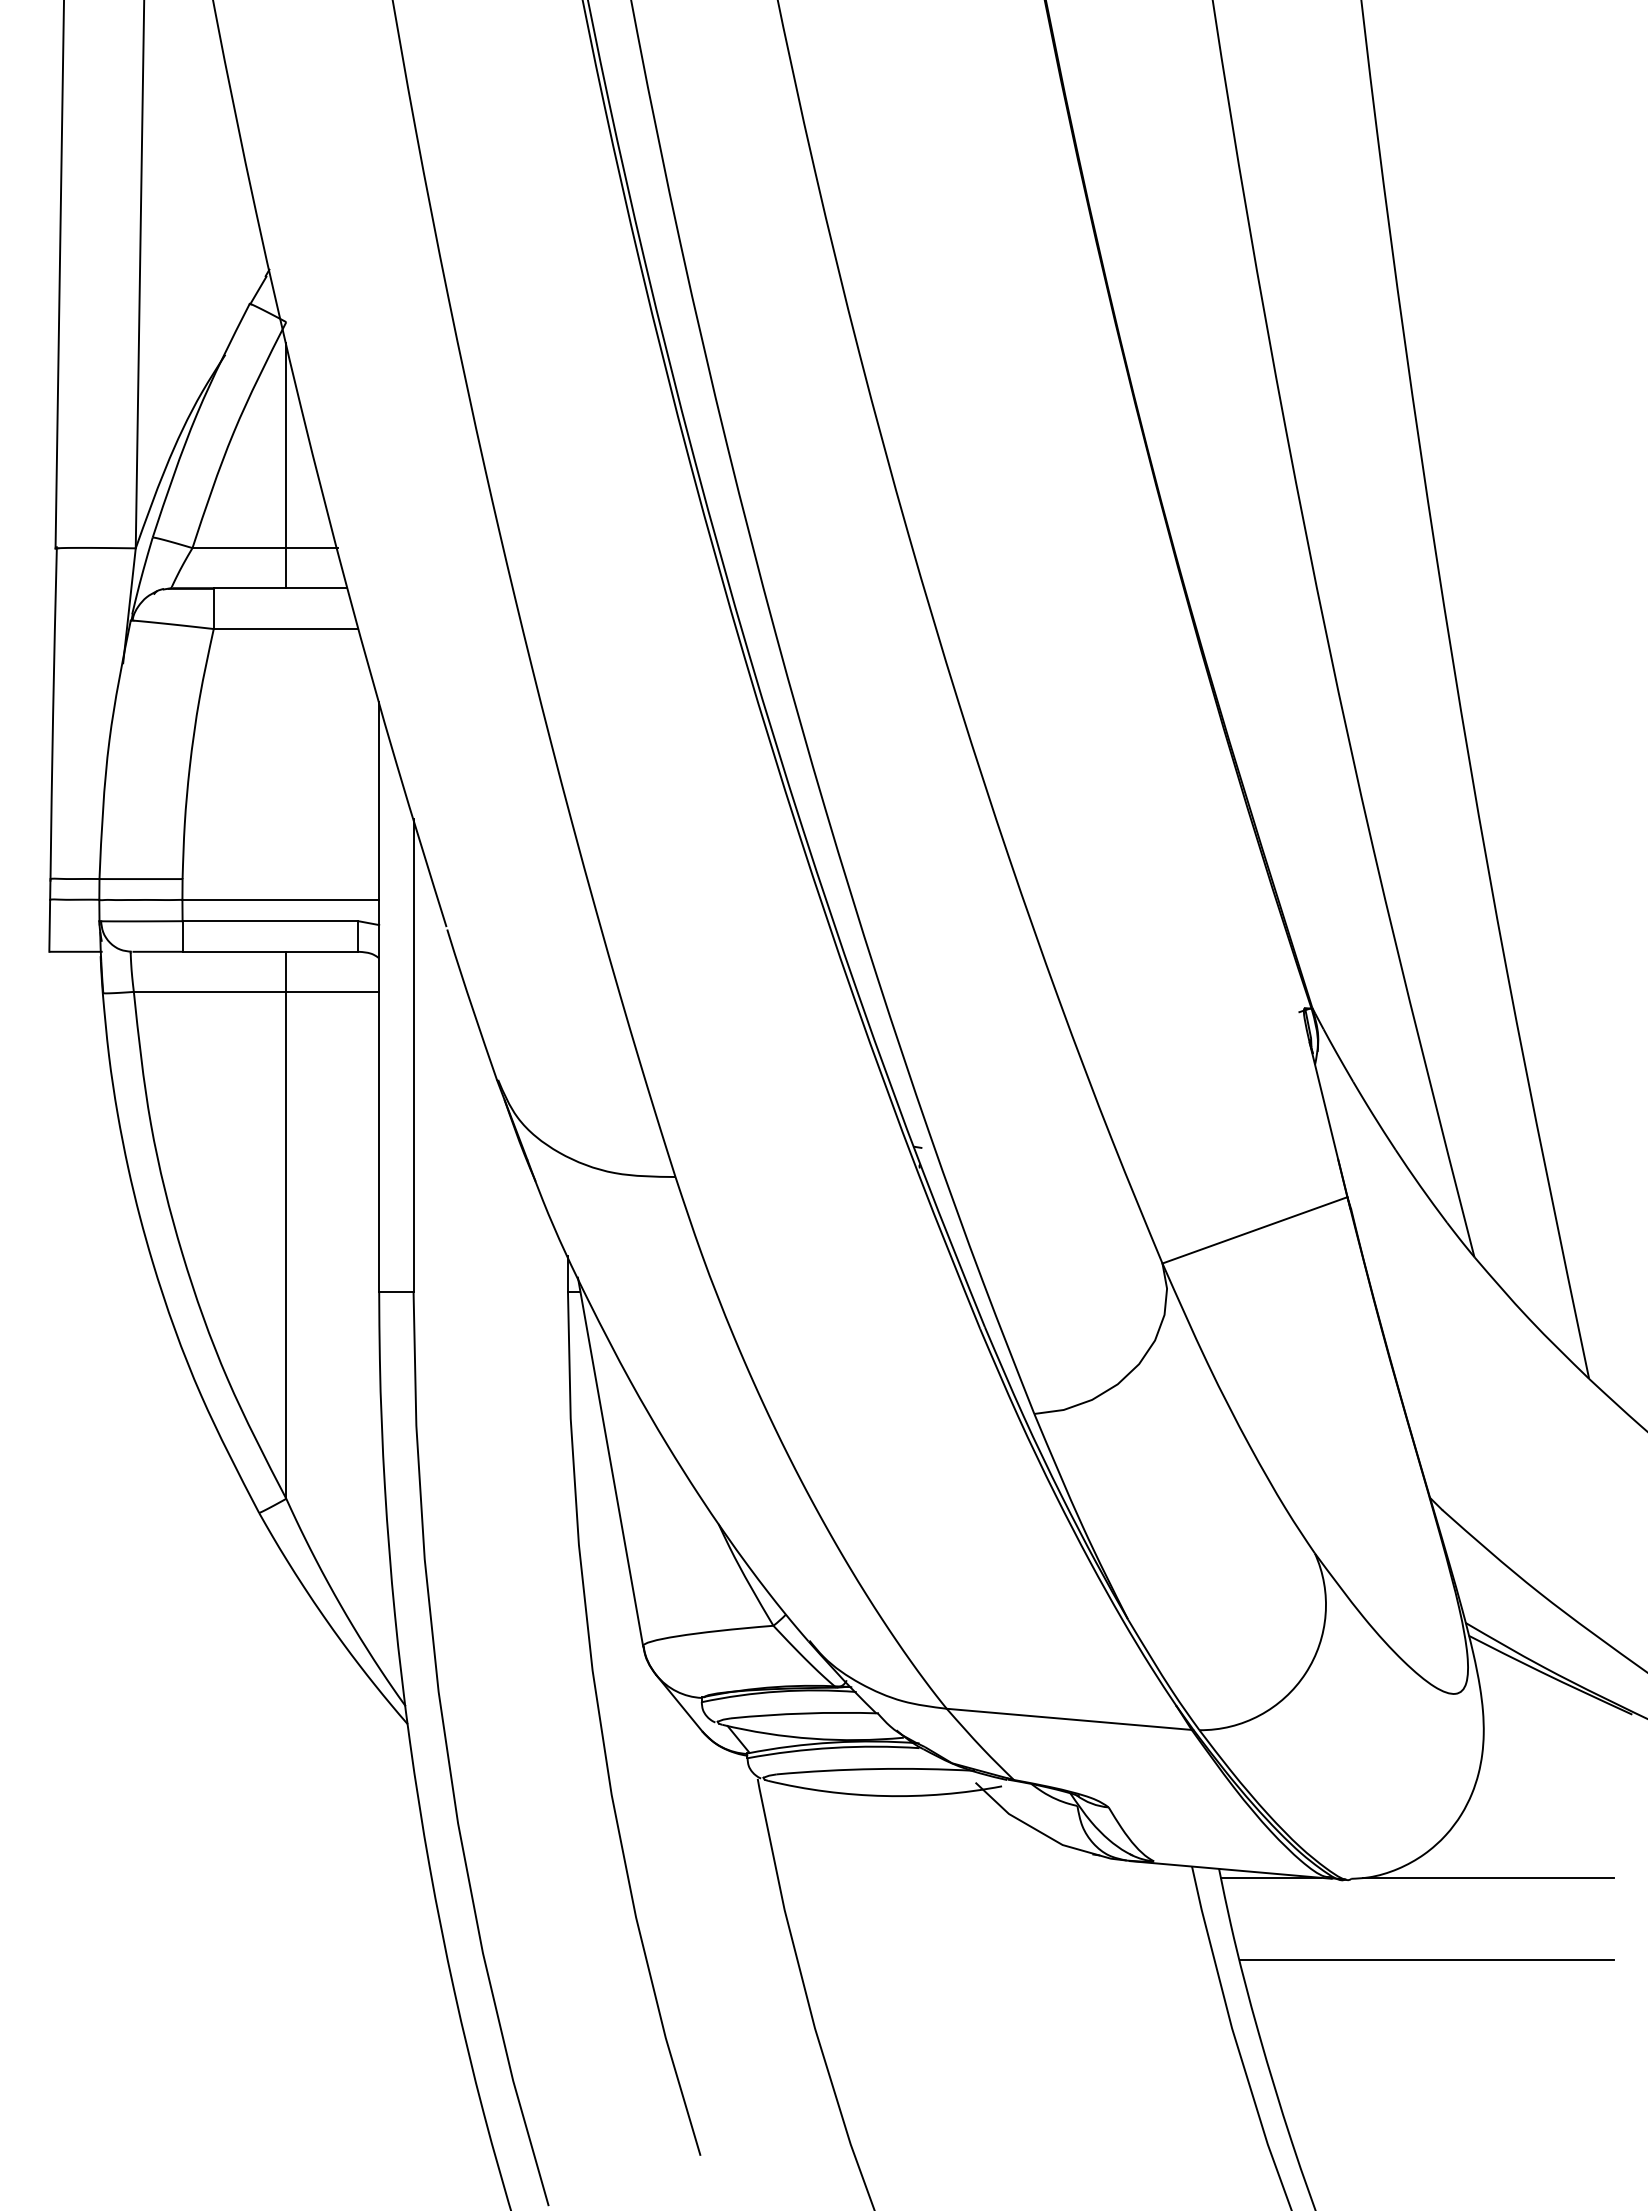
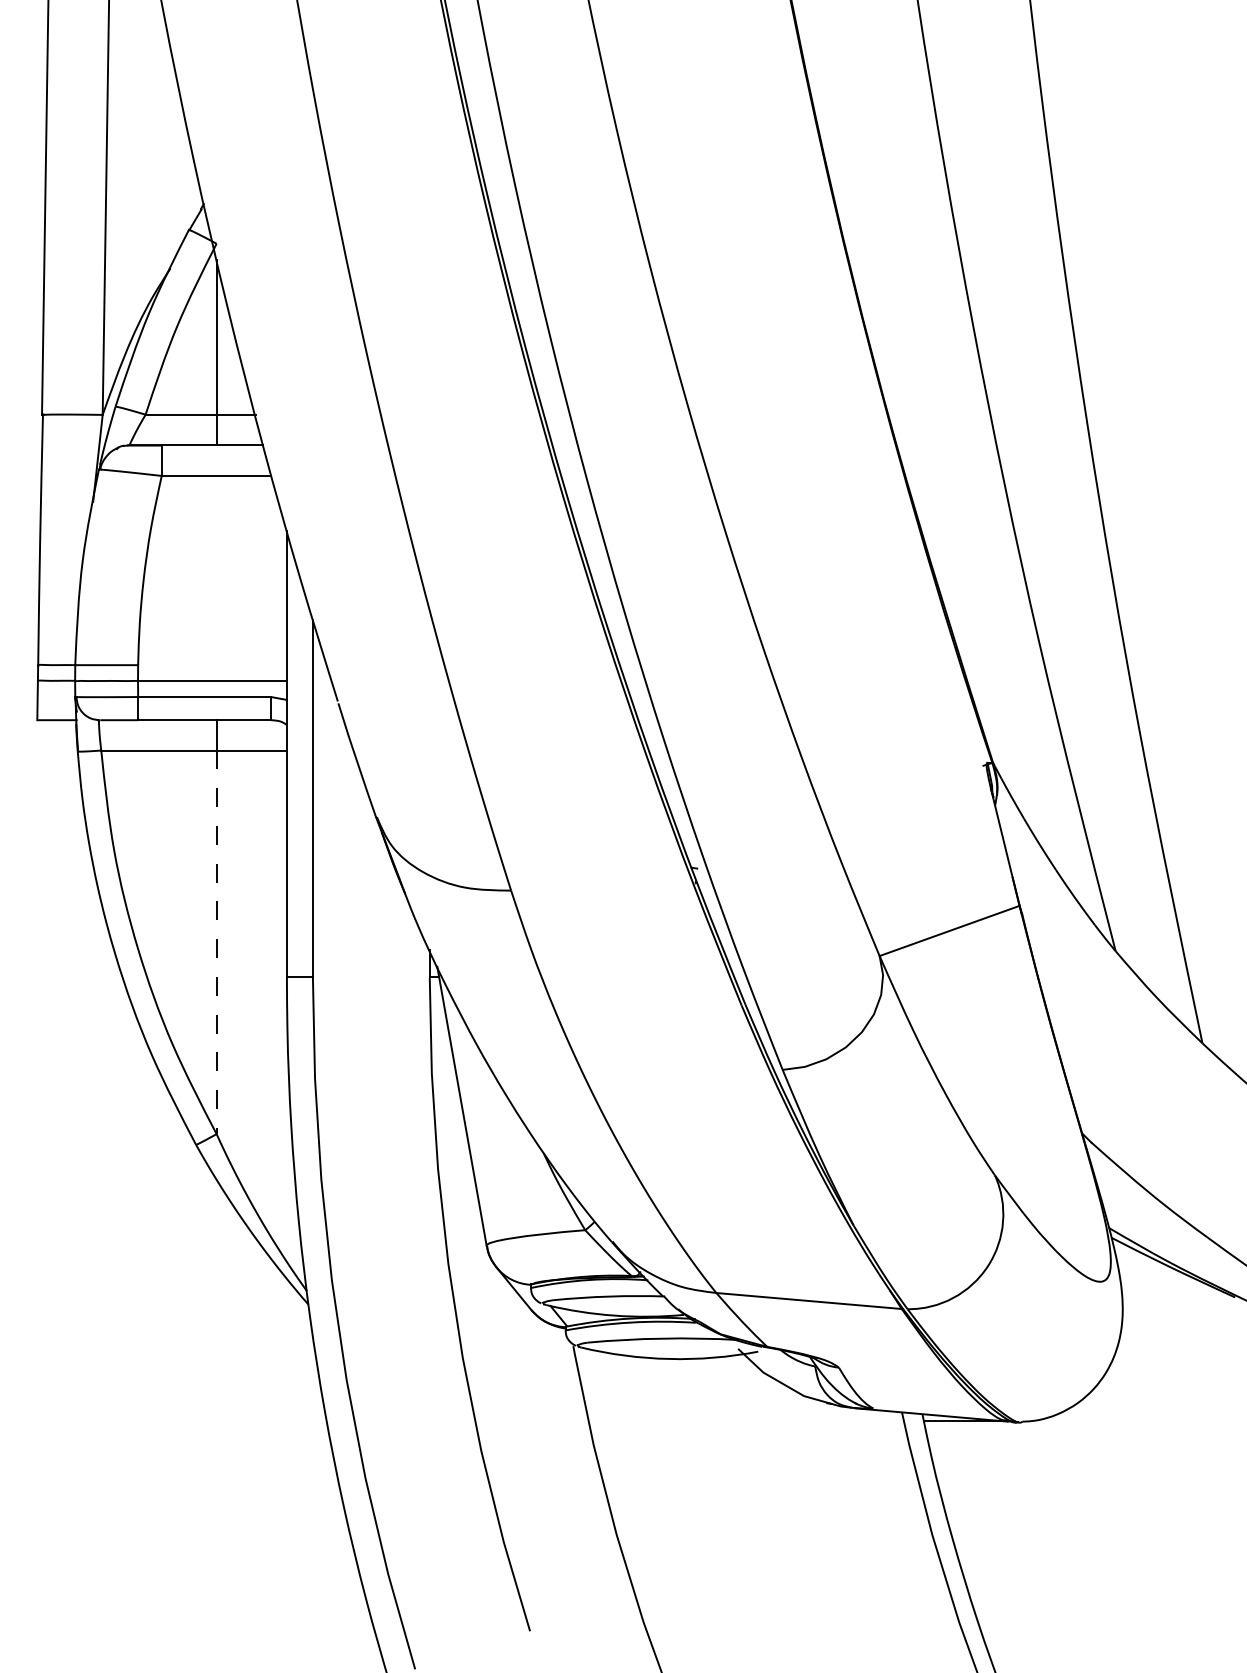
line: (286, 1245) -> (216, 942), solid -> dashed
line: (1488, 1877) -> (1126, 1420), removed
line: (1426, 1959) -> (1079, 1482), removed

